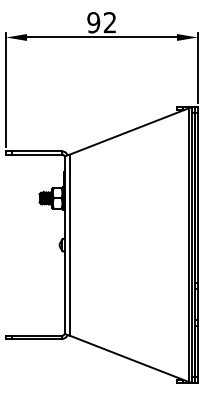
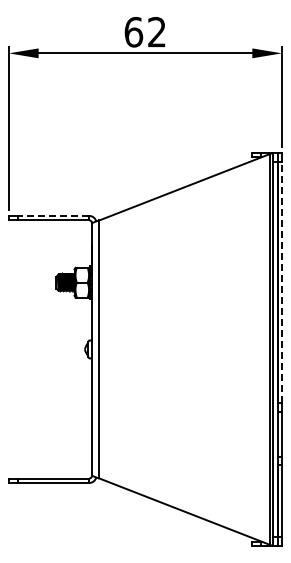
text: (93, 22) -> (133, 31), 92 -> 62
line: (37, 151) -> (53, 215), solid -> dashed
line: (198, 198) -> (282, 282), solid -> dashed

